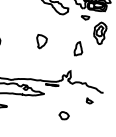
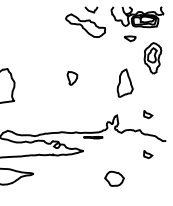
part: (41, 41) -> (72, 78), size x0.7
part: (78, 48) -> (125, 82), size x1.4
part: (92, 72) -> (148, 114), added
part: (63, 115) -> (113, 178), size x1.4

